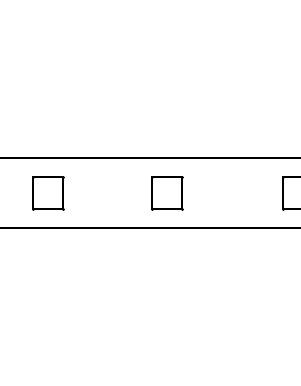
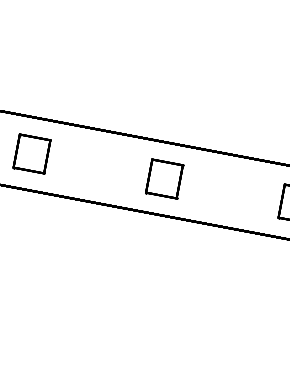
part: (48, 193) -> (32, 154), moved

